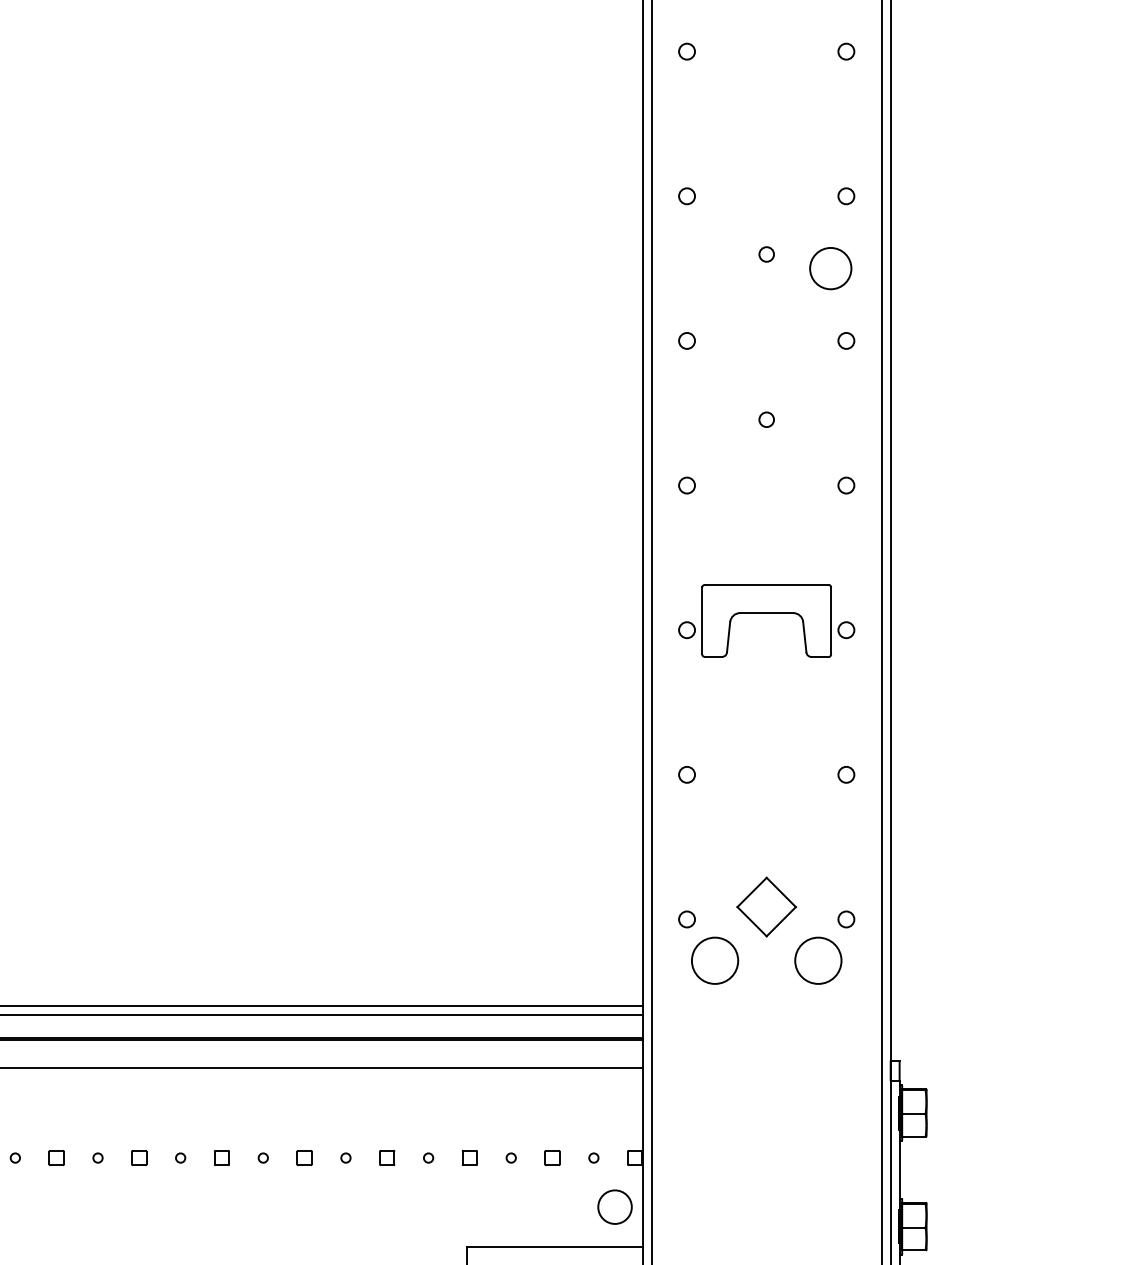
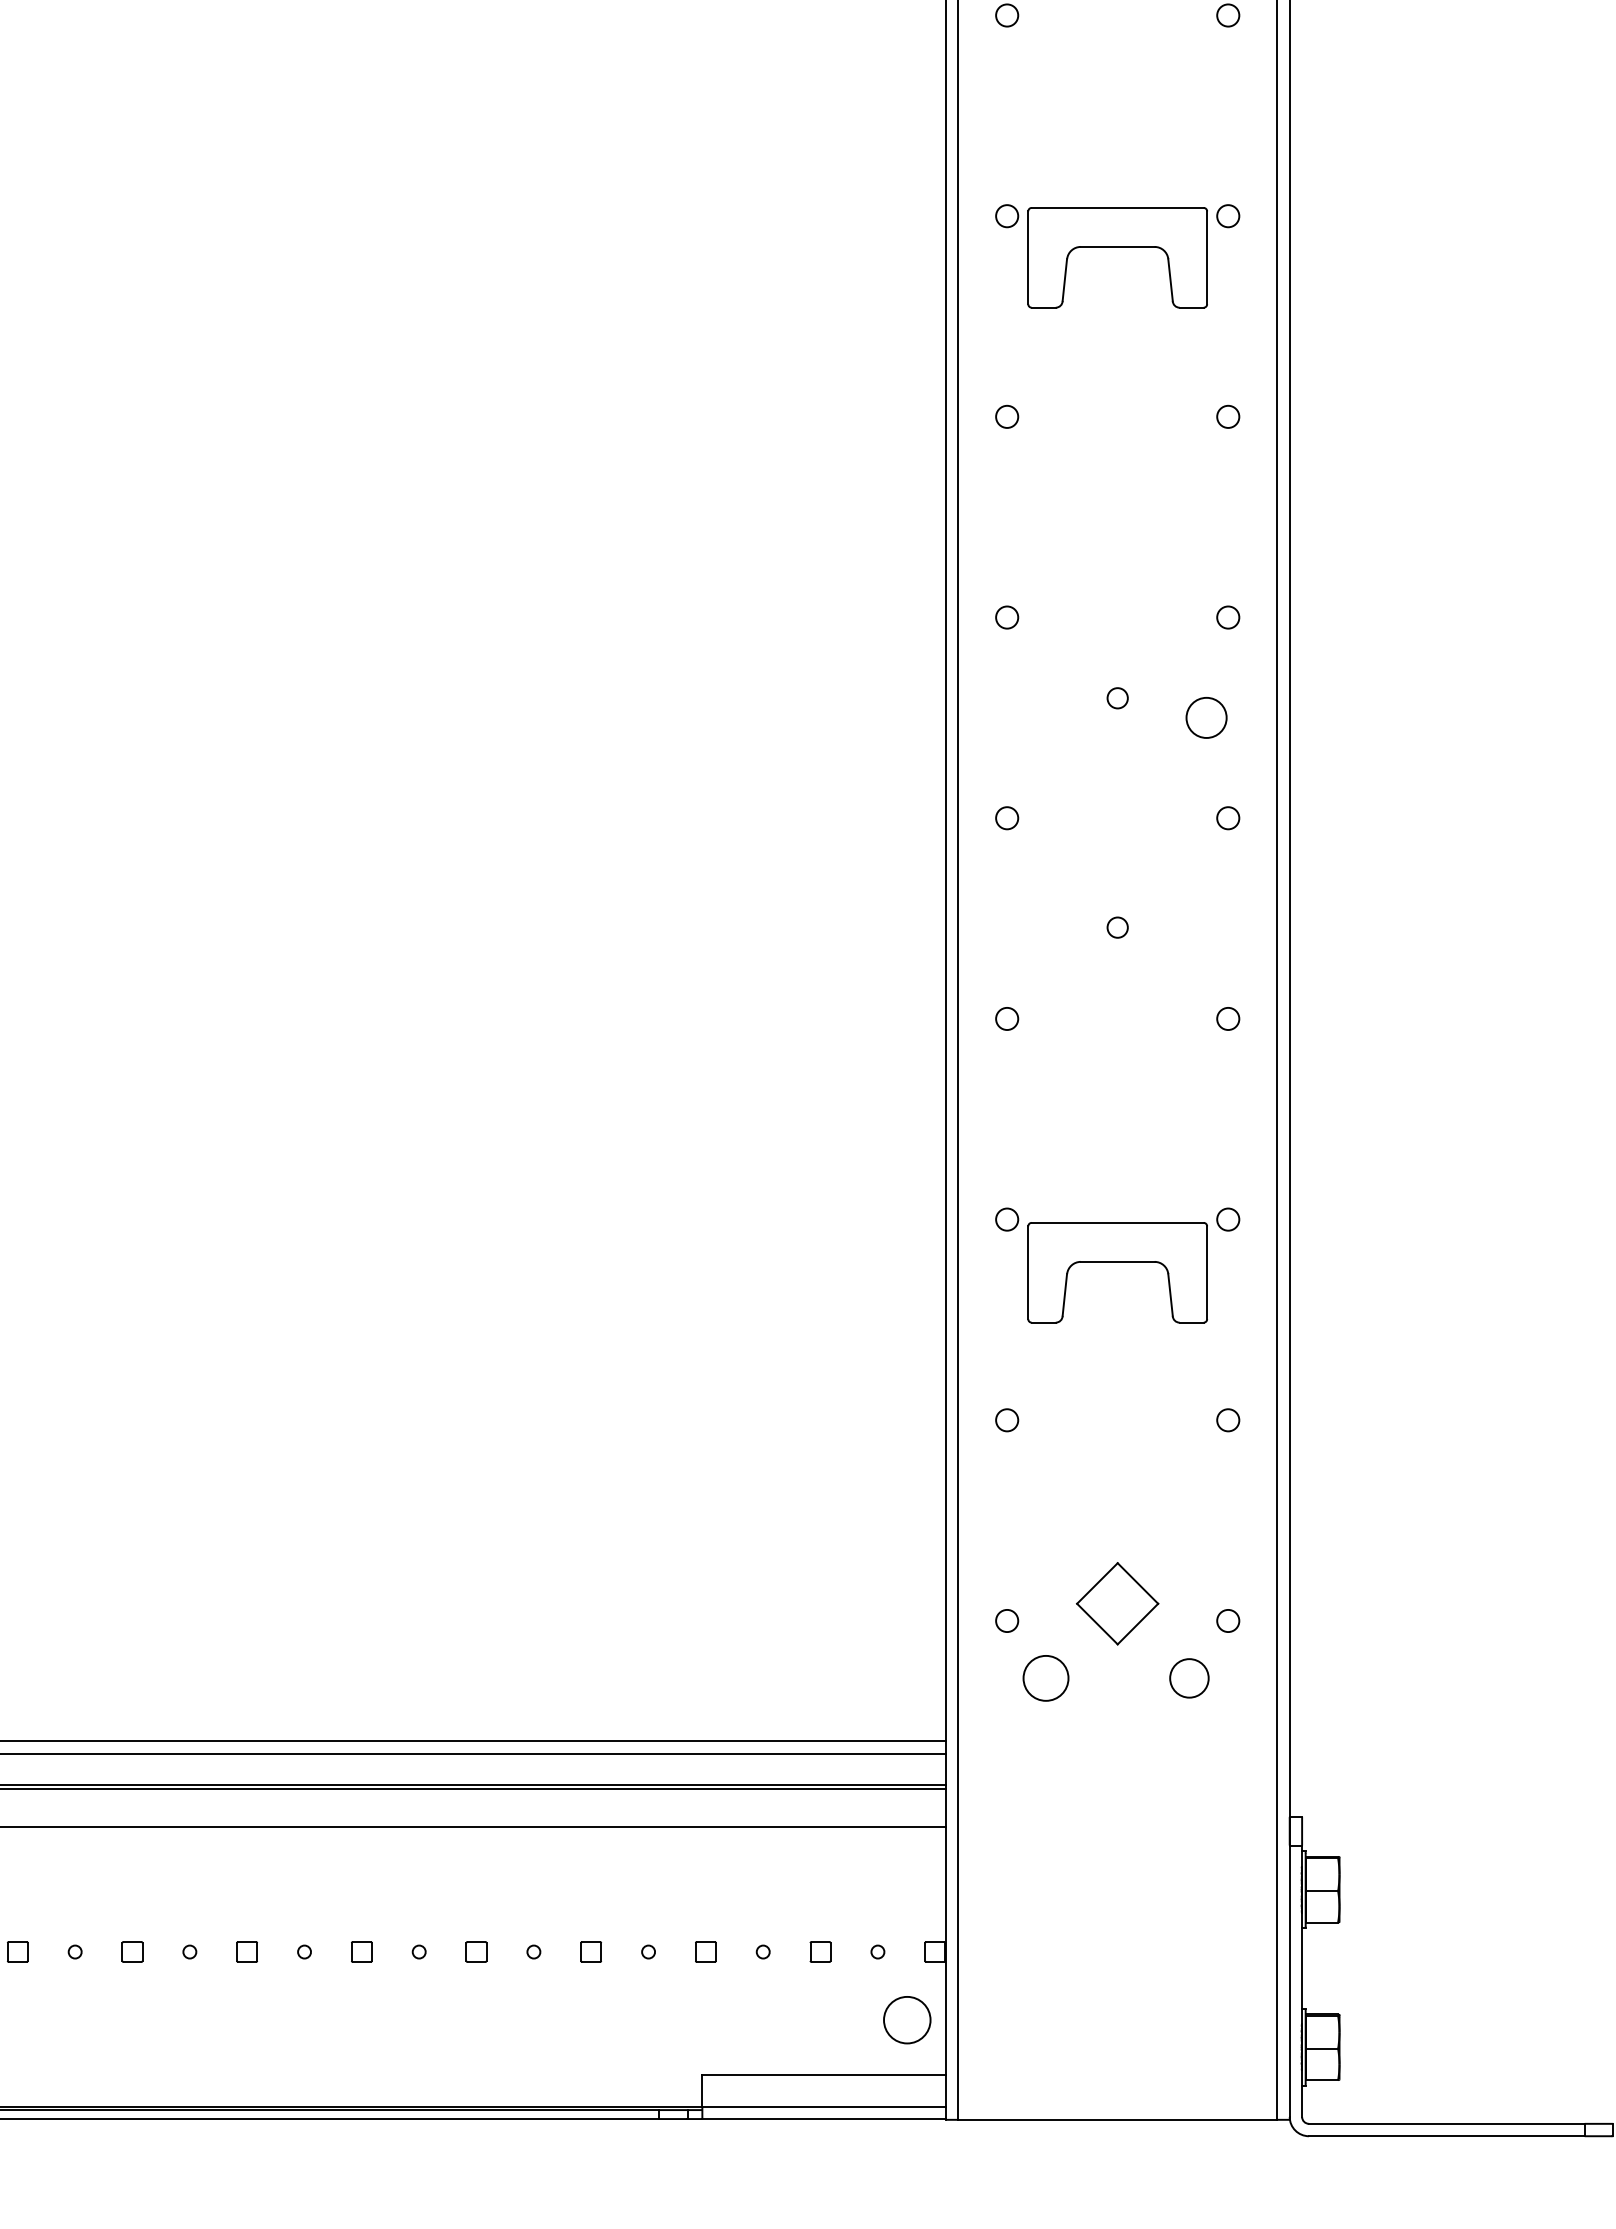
circle: (830, 268) -> (1206, 717), size x0.7
part: (766, 613) -> (1117, 1262), moved
circle: (714, 960) -> (1045, 1678), size x0.7
circle: (818, 960) -> (1189, 1678), size x0.6

